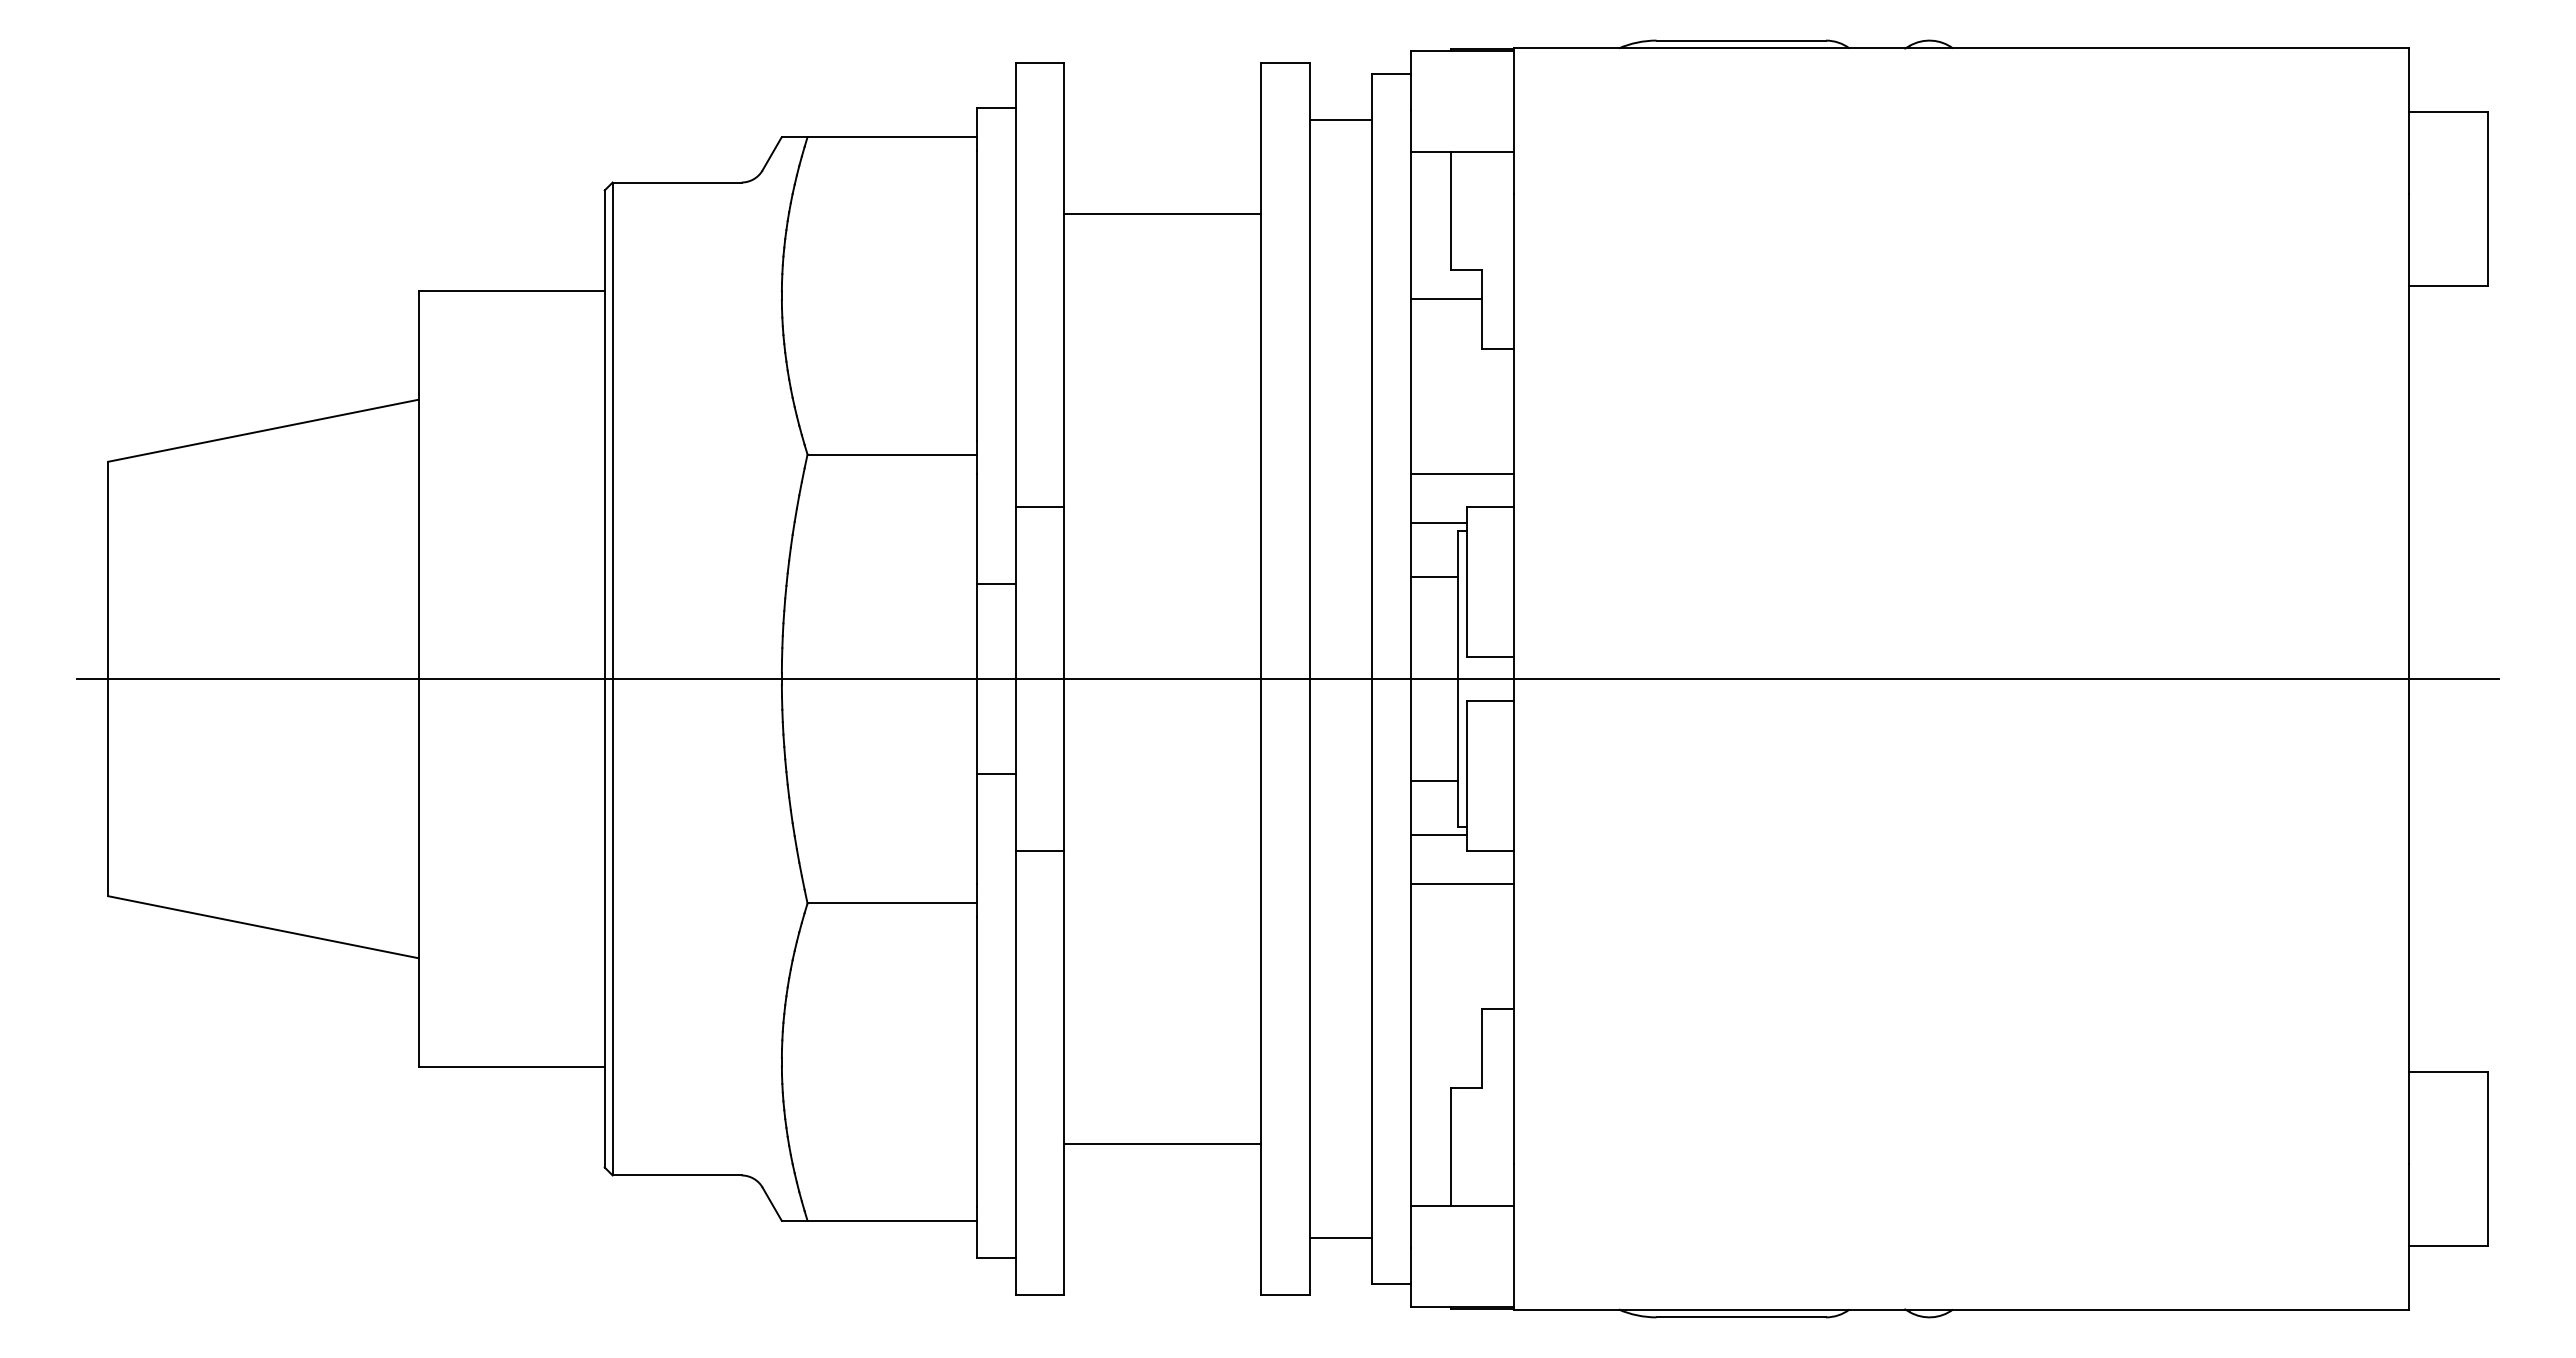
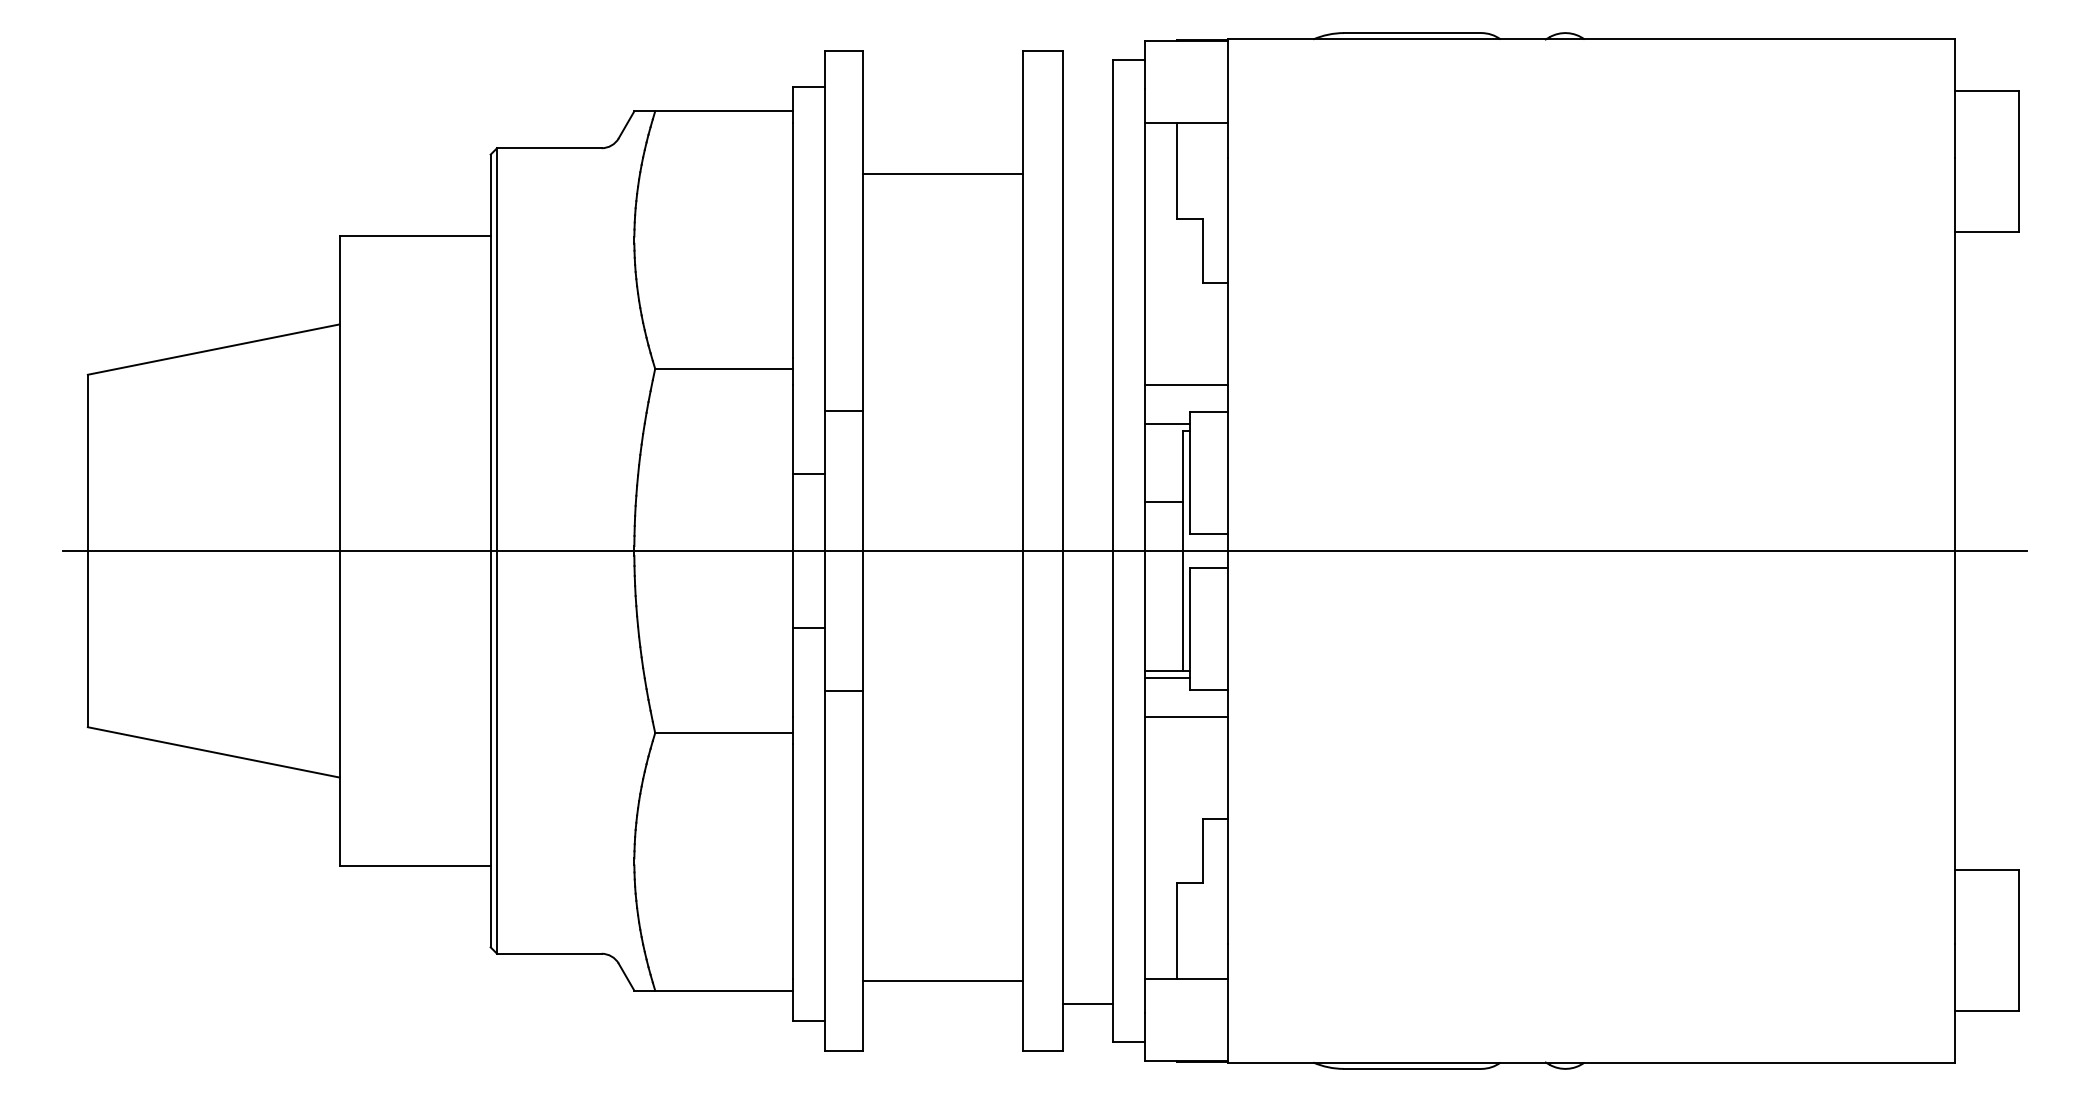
line: (1341, 120) -> (1088, 97), removed
line: (1446, 298) -> (1173, 242), removed
line: (1434, 576) -> (1163, 501), moved
line: (1434, 781) -> (1163, 670), moved
line: (1161, 1143) -> (942, 980), moved

